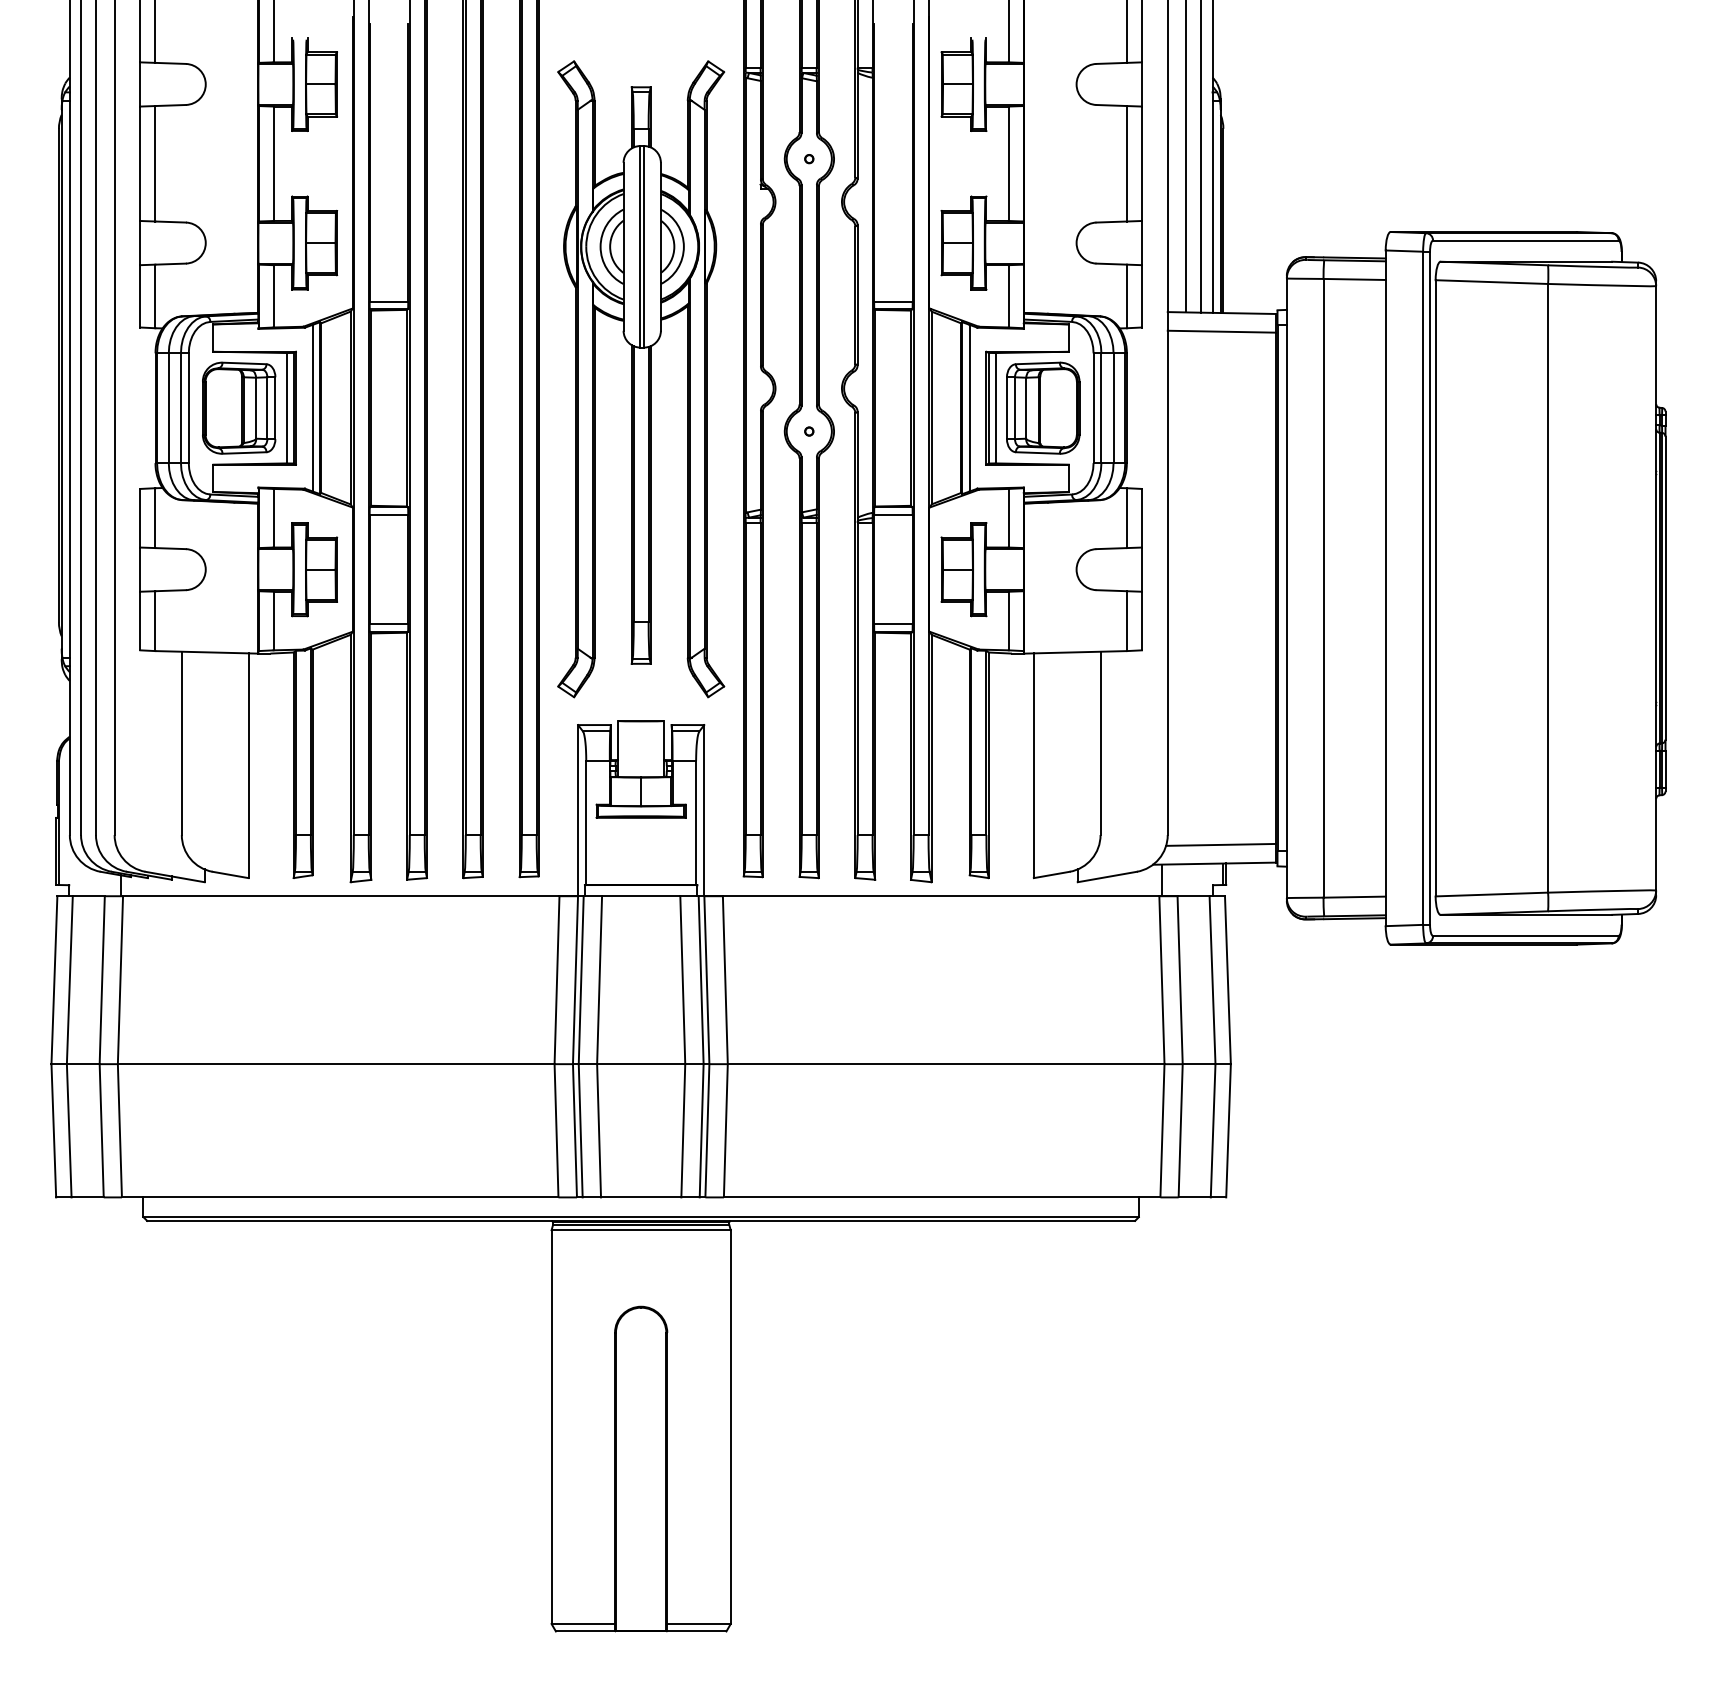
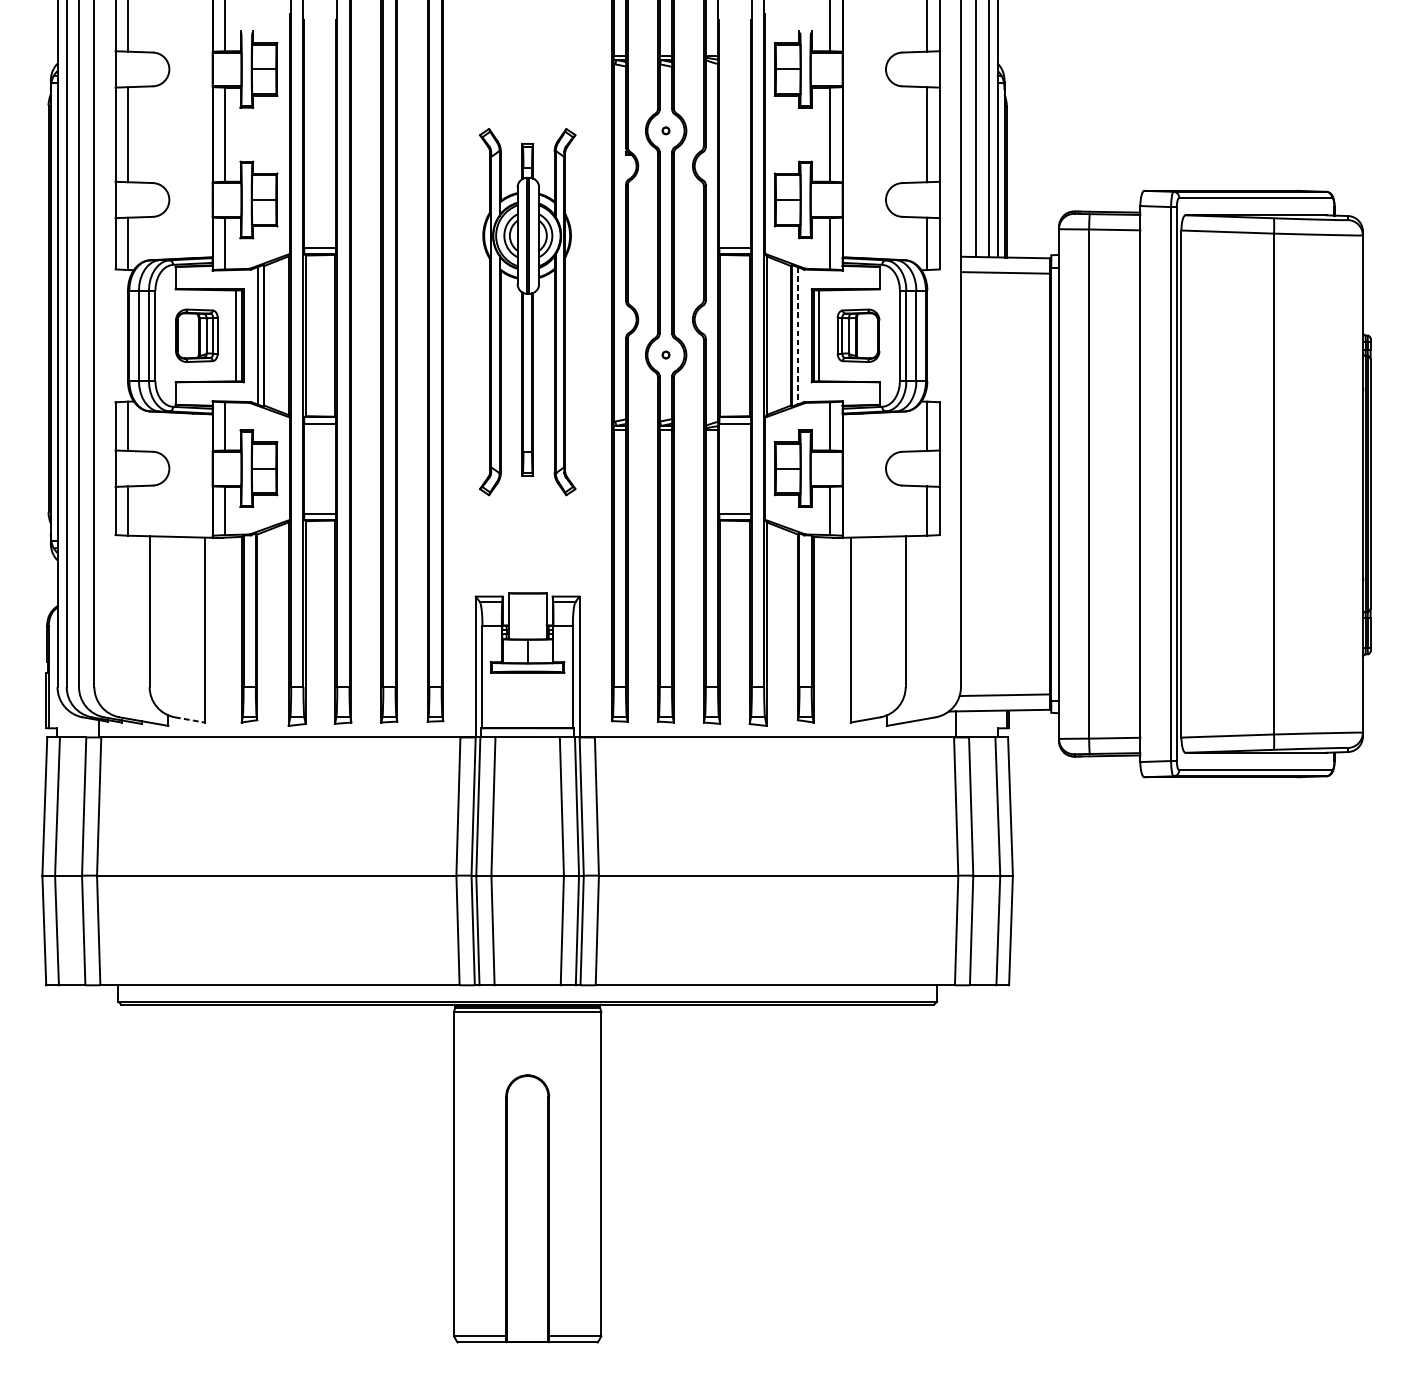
part: (641, 379) -> (527, 312), size x0.7
part: (239, 407) -> (197, 335), size x0.7
part: (1043, 407) -> (858, 335), size x0.7
line: (969, 408) -> (797, 336), solid -> dashed
line: (231, 875) -> (190, 720), solid -> dashed

